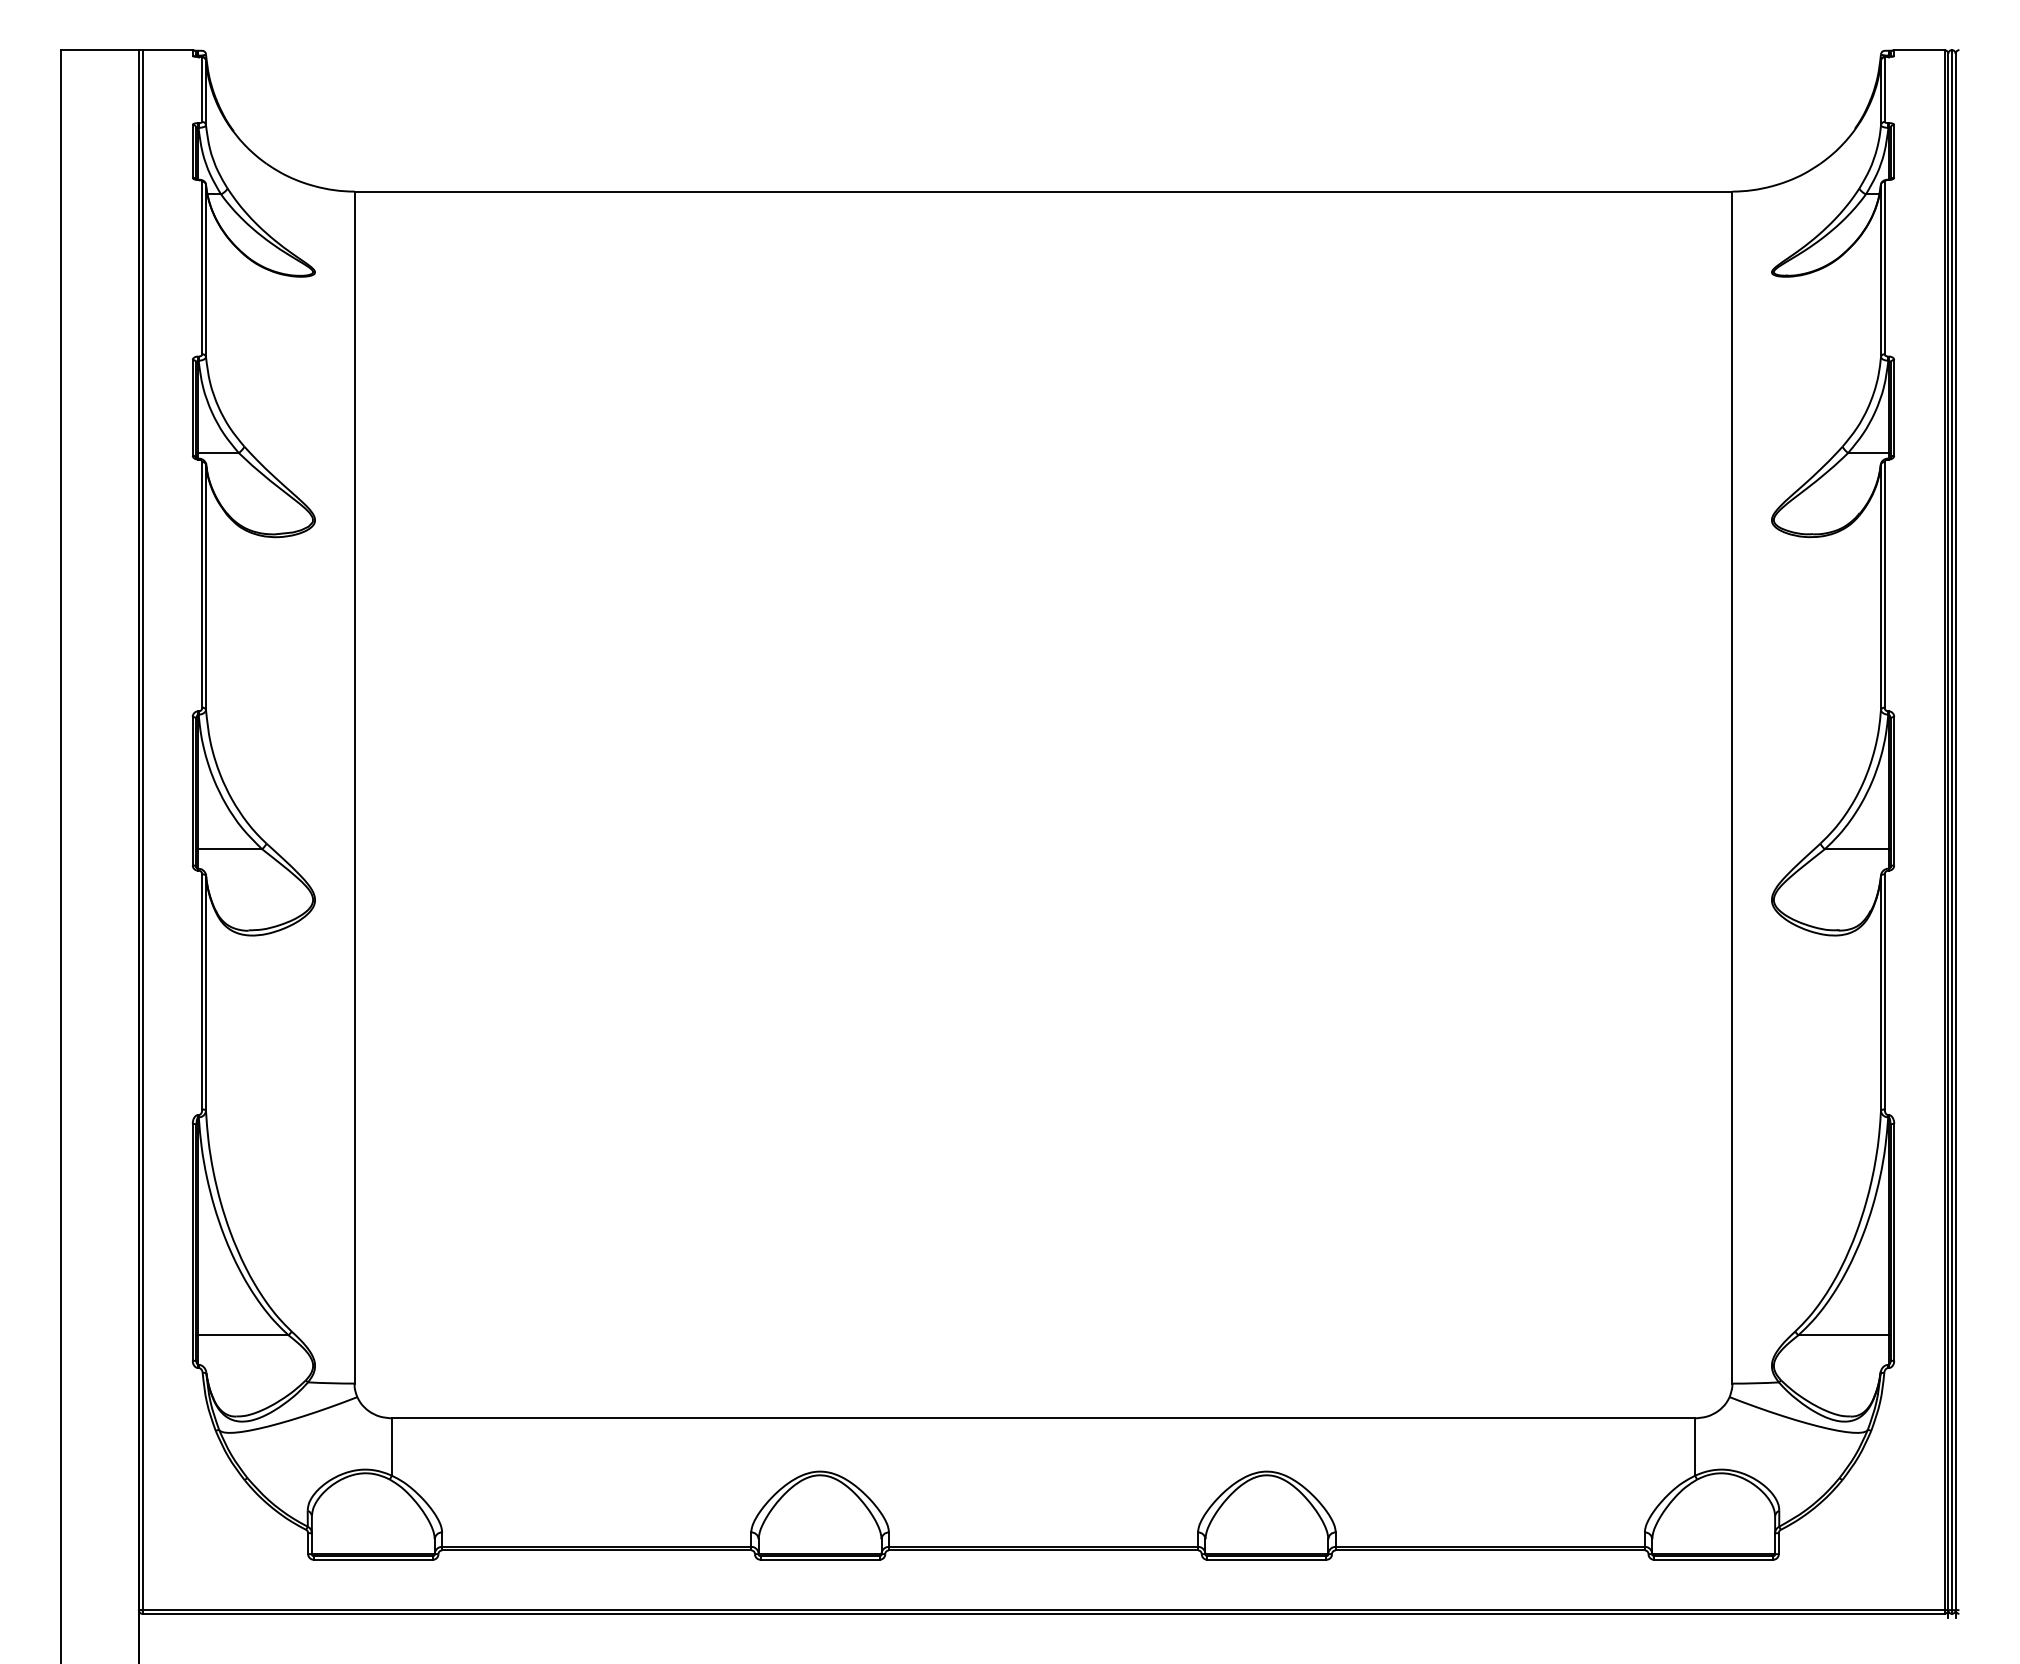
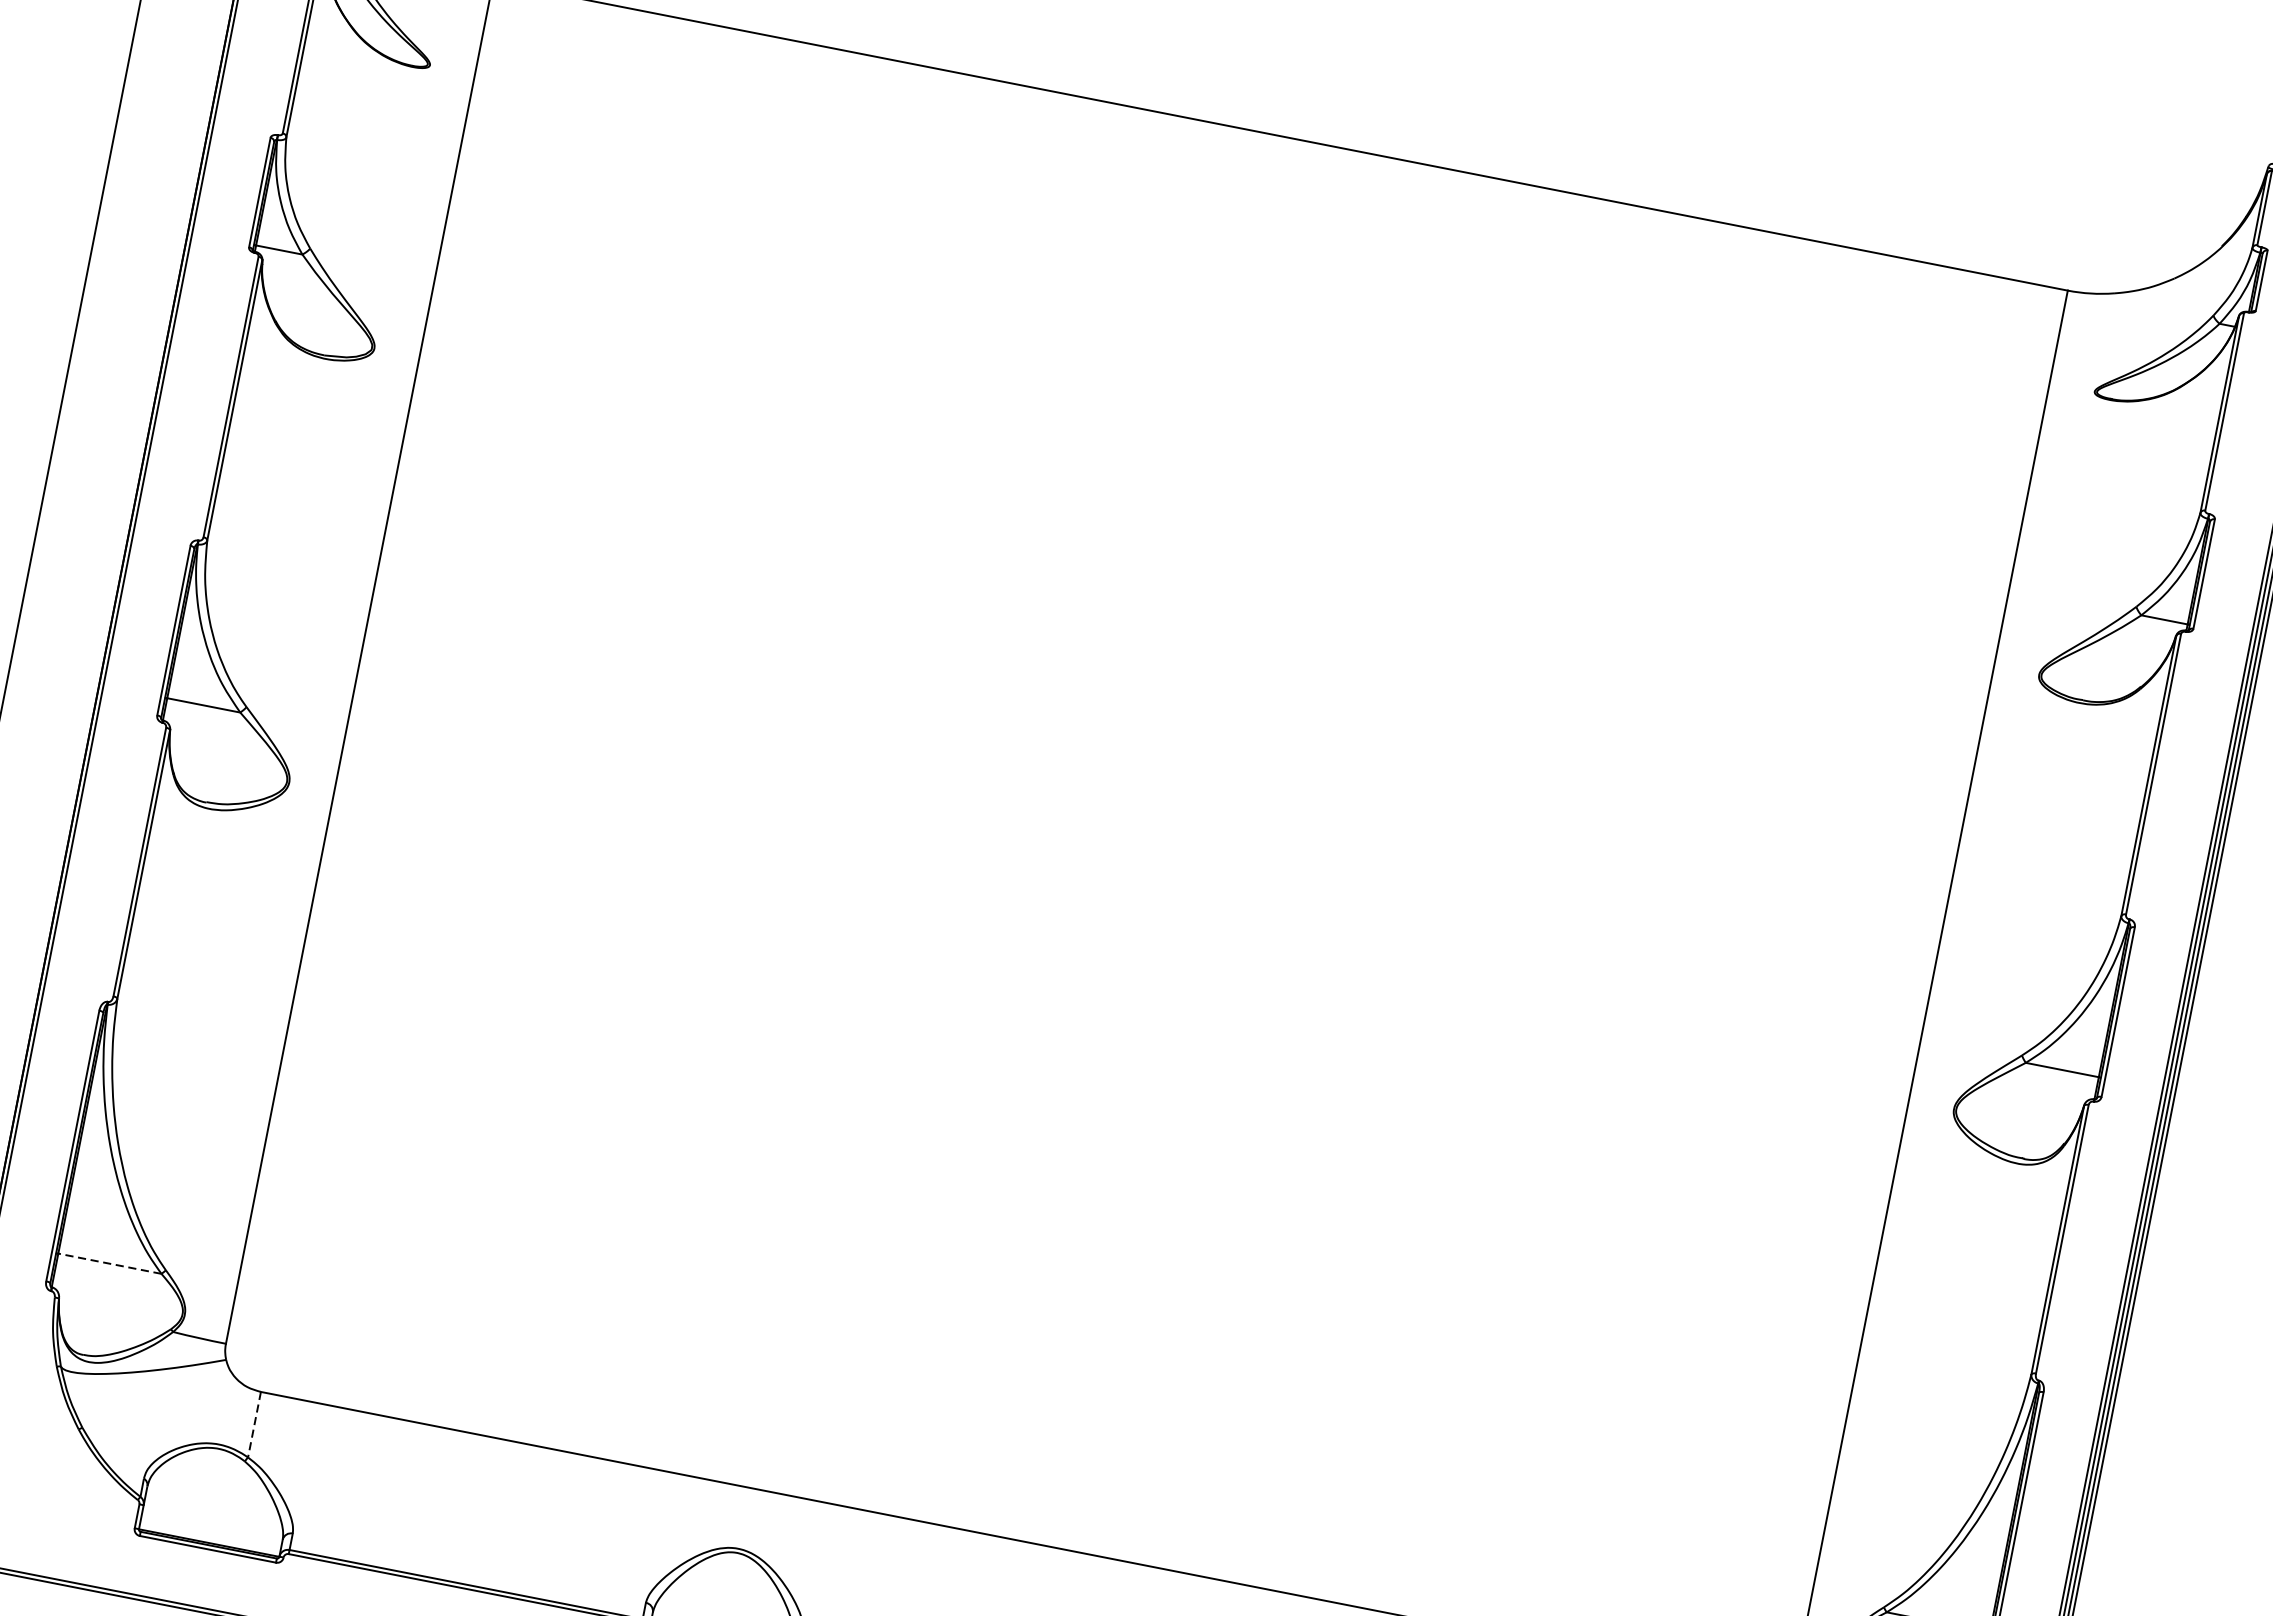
line: (242, 1335) -> (108, 1263), solid -> dashed
line: (391, 1447) -> (253, 1425), solid -> dashed

